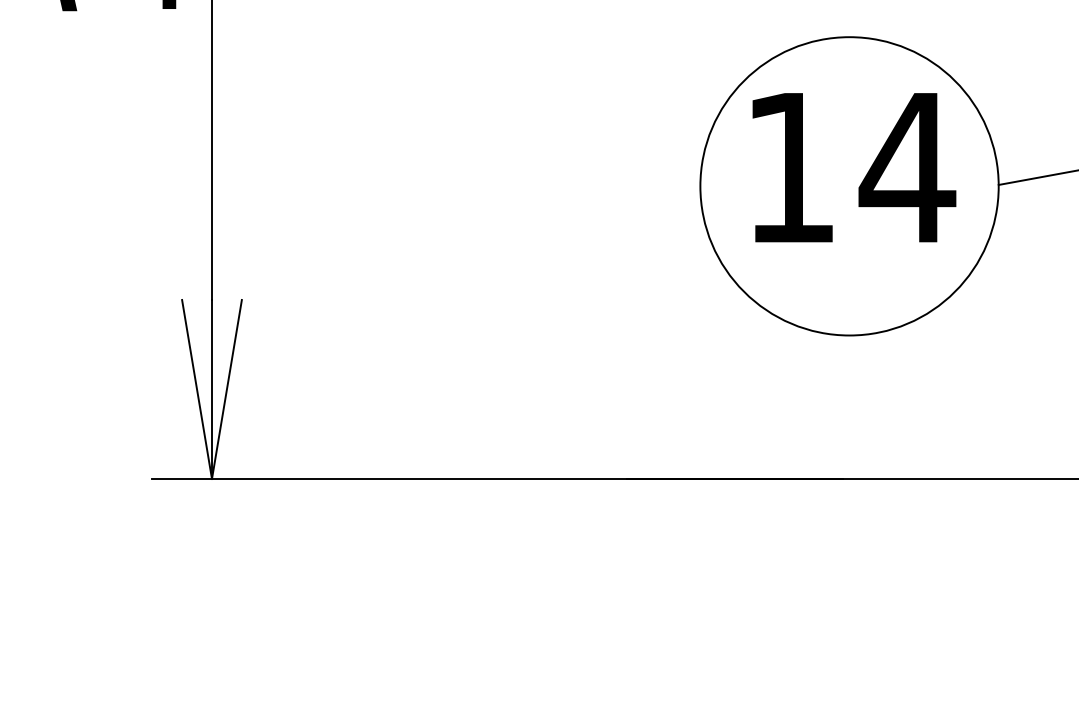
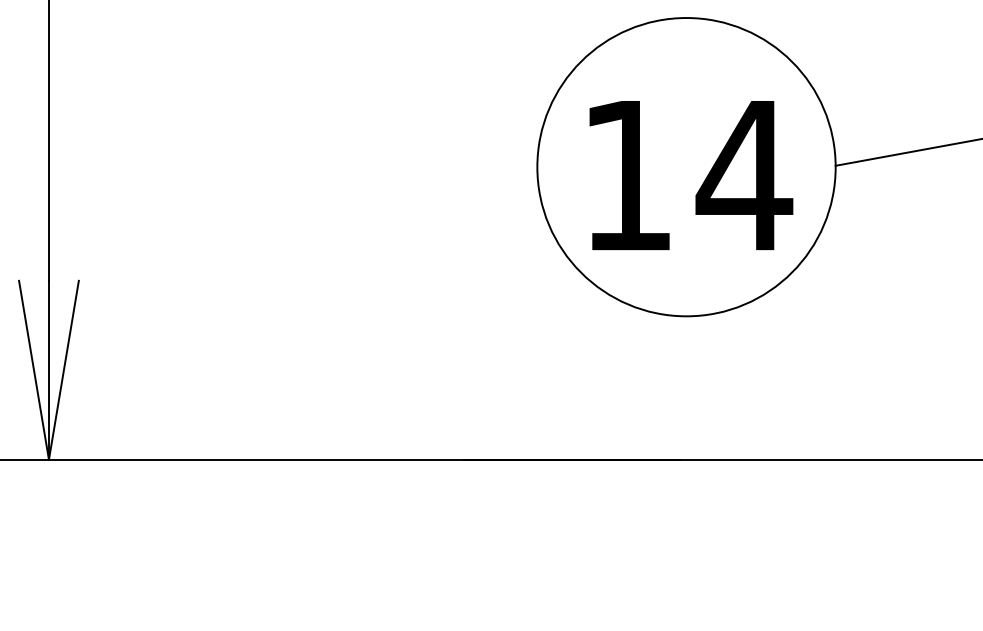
text: (854, 167) -> (691, 175), moved

